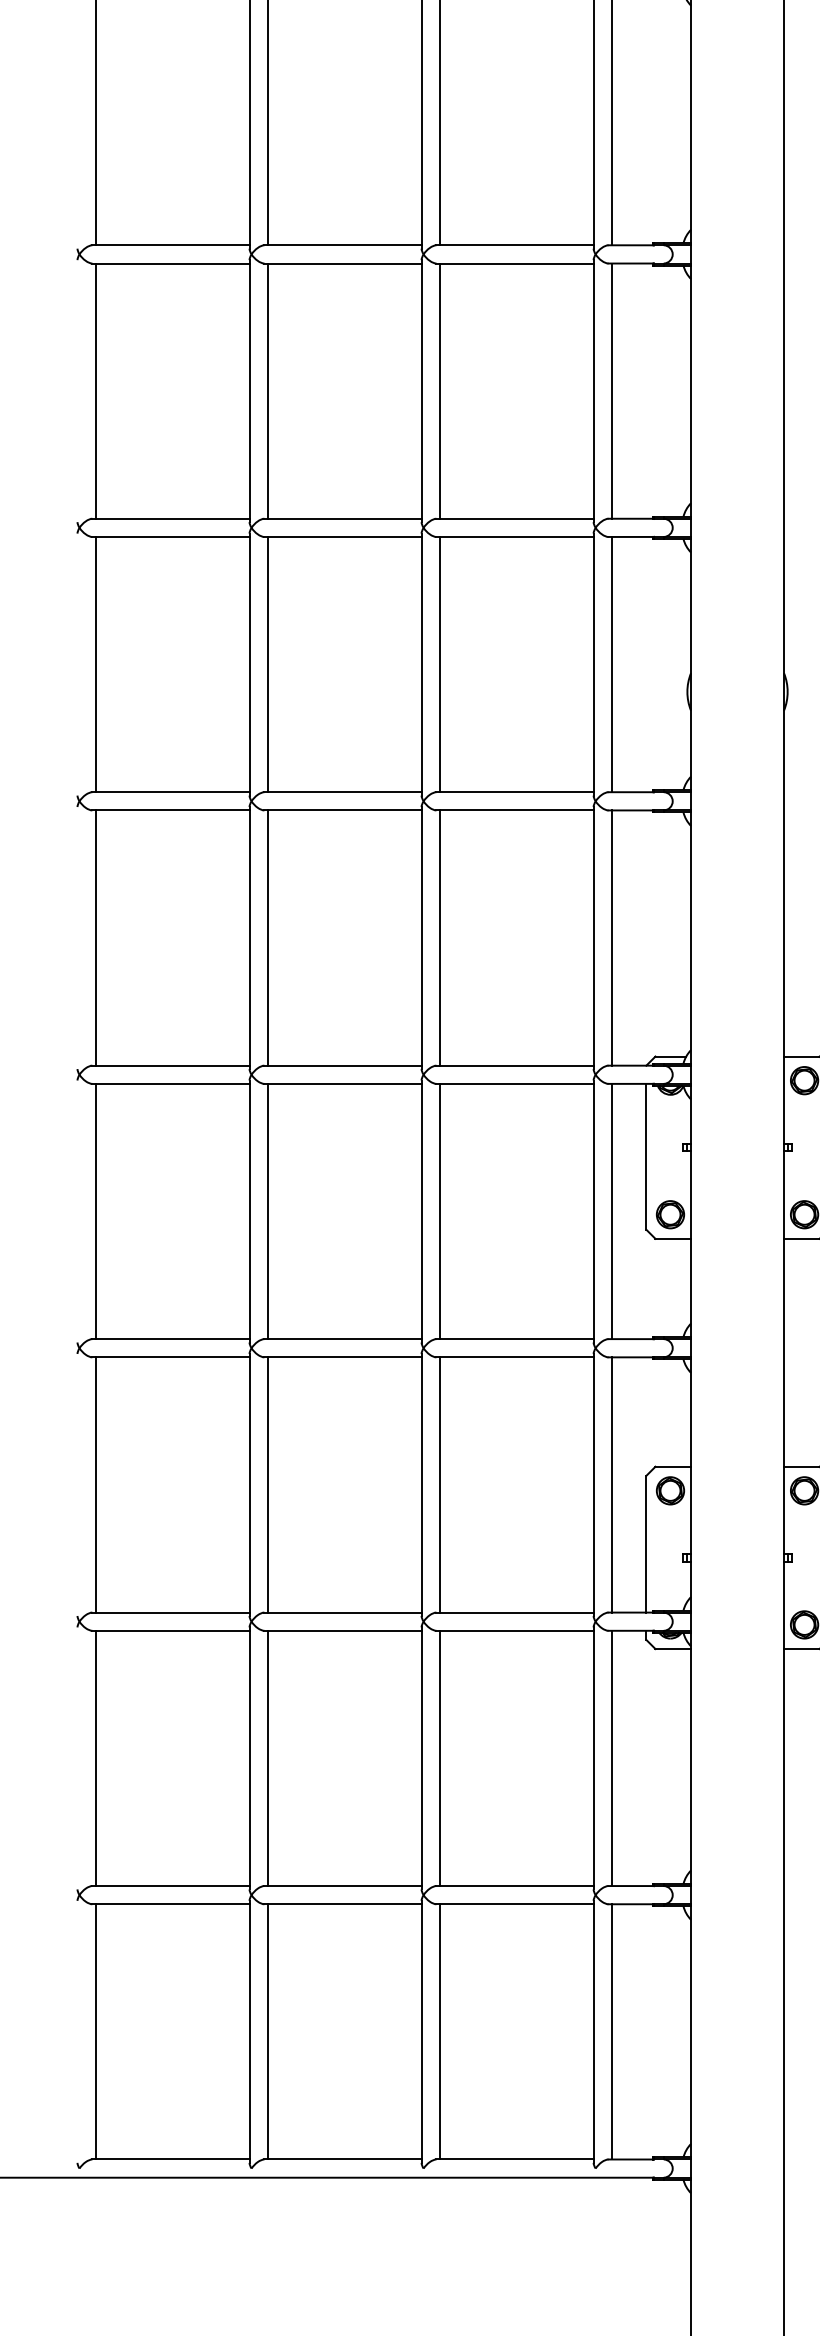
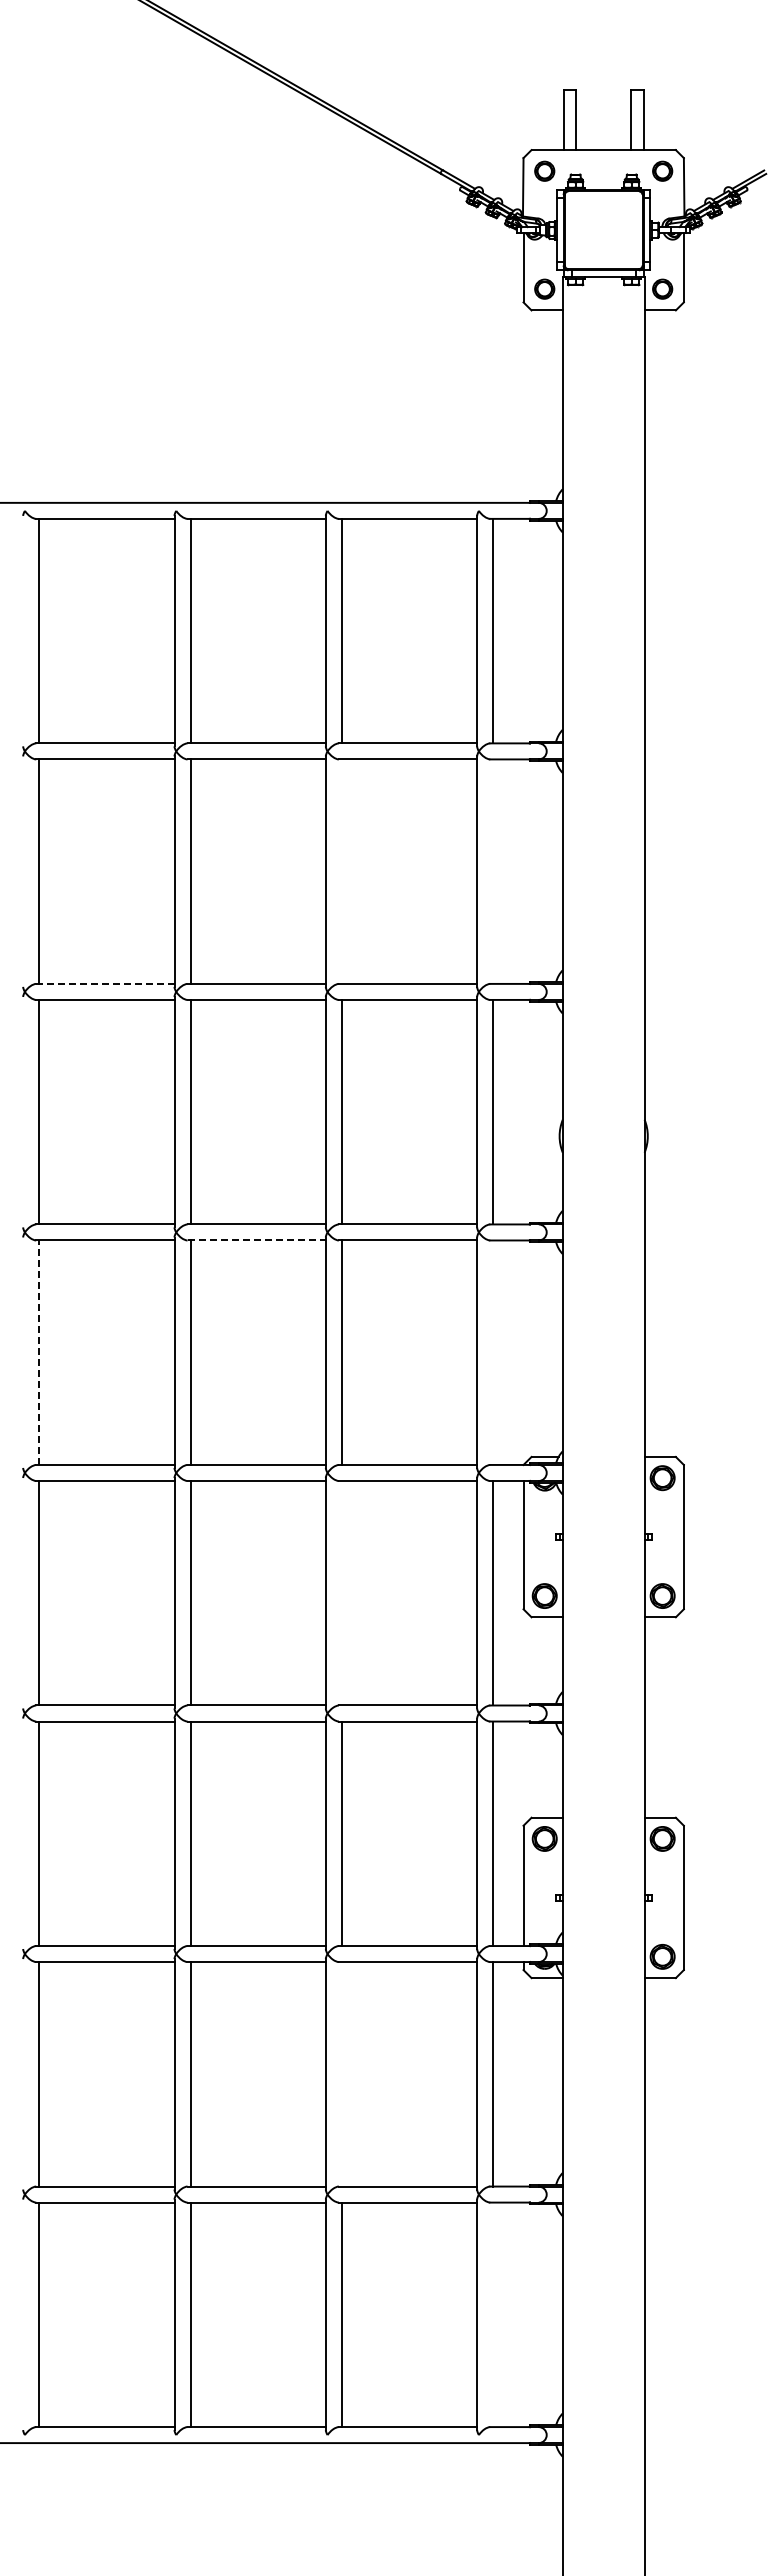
line: (439, 390) -> (341, 871), removed
line: (612, 390) -> (493, 871), removed
line: (169, 518) -> (104, 983), solid -> dashed
line: (343, 810) -> (257, 1240), solid -> dashed
line: (96, 937) -> (39, 1352), solid -> dashed
line: (612, 937) -> (493, 1352), removed
line: (439, 1211) -> (341, 1593), removed
line: (439, 1758) -> (341, 2074), removed
line: (612, 2031) -> (493, 2314), removed

